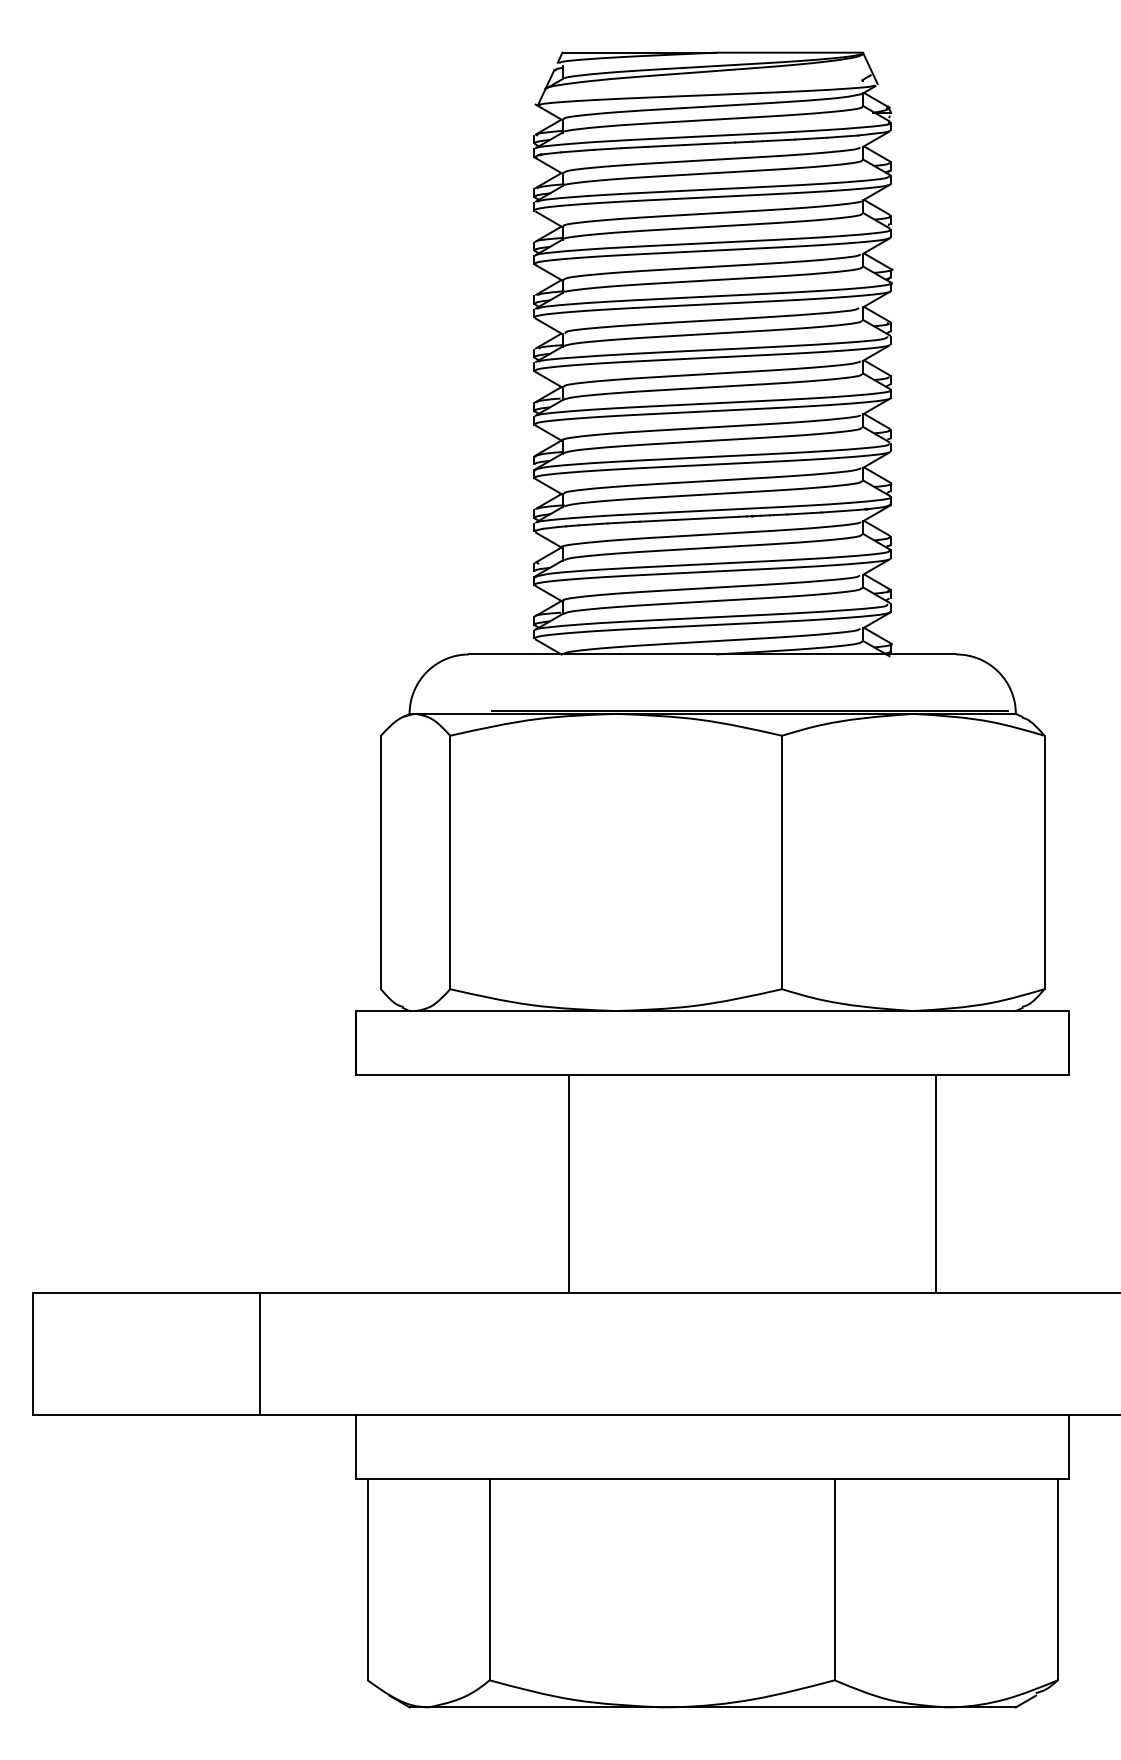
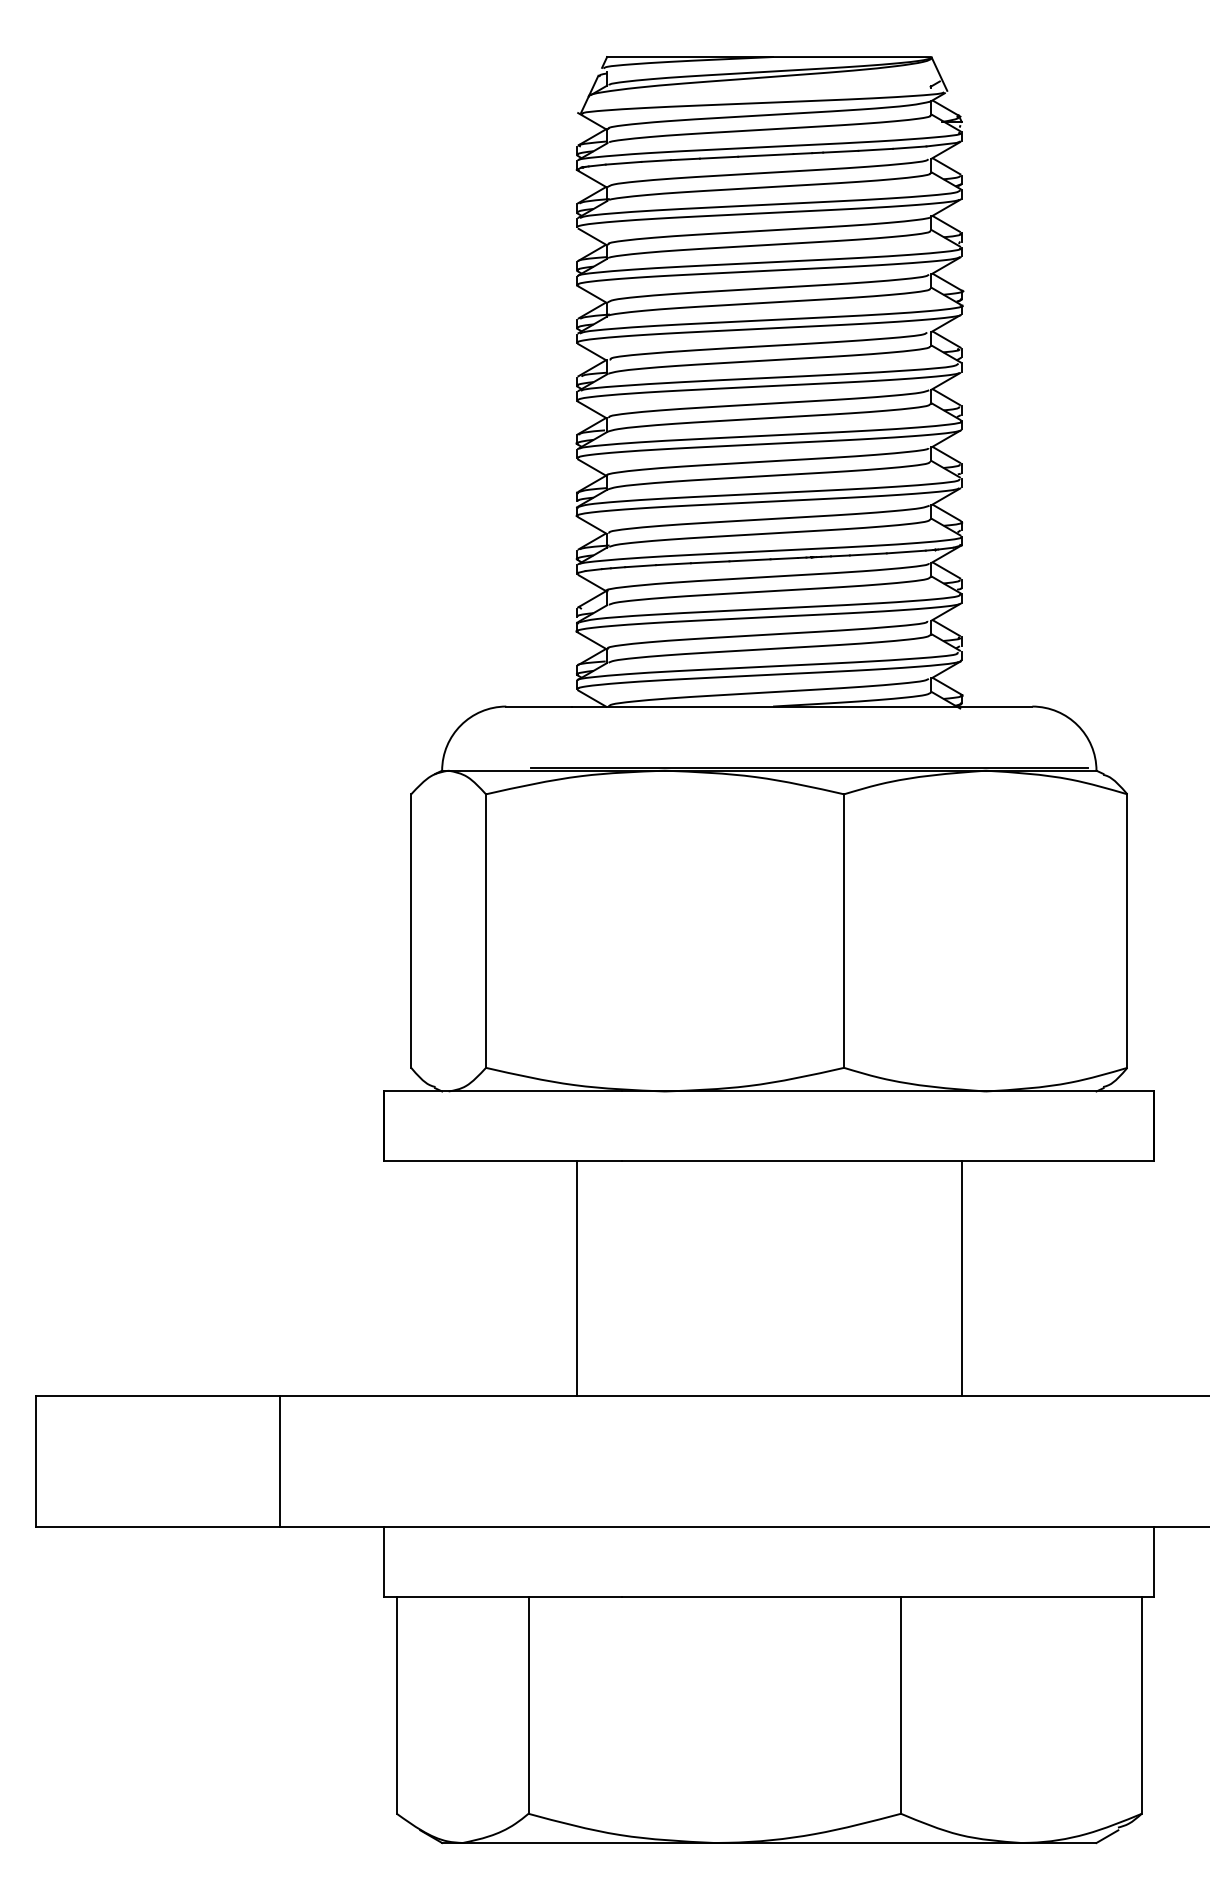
line: (568, 1183) -> (576, 1277), moved
line: (935, 1183) -> (961, 1277), moved

